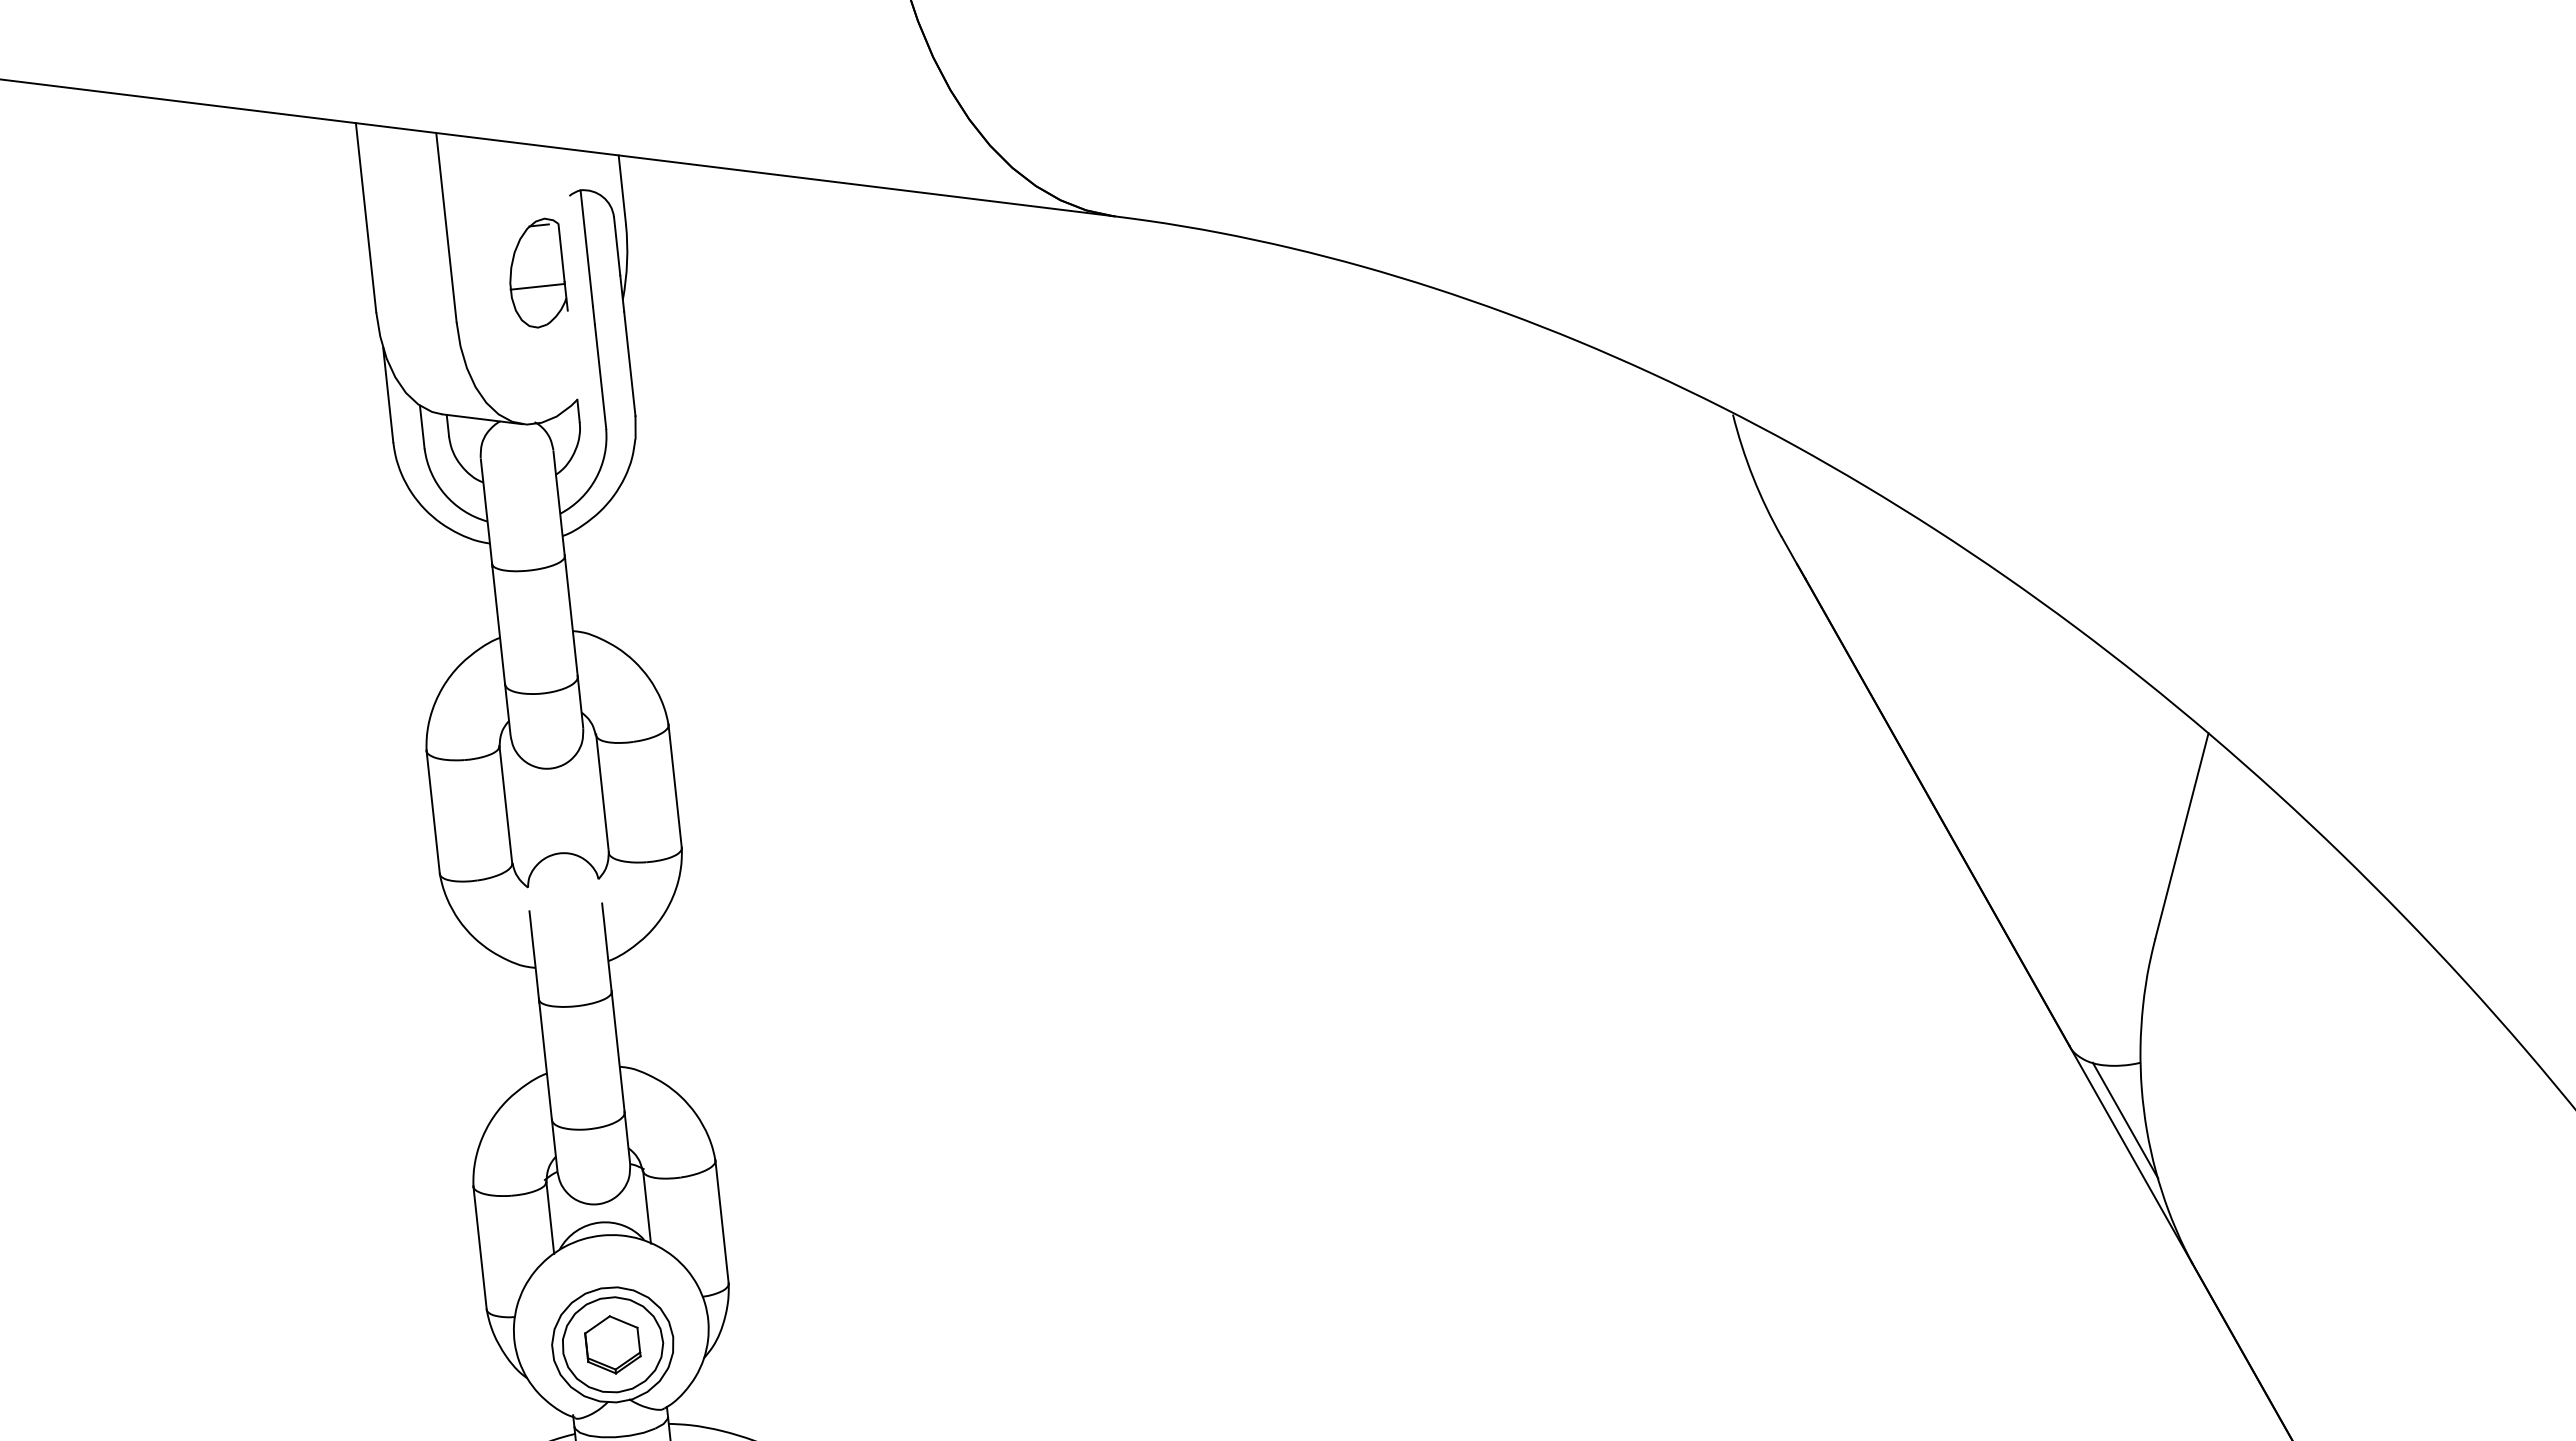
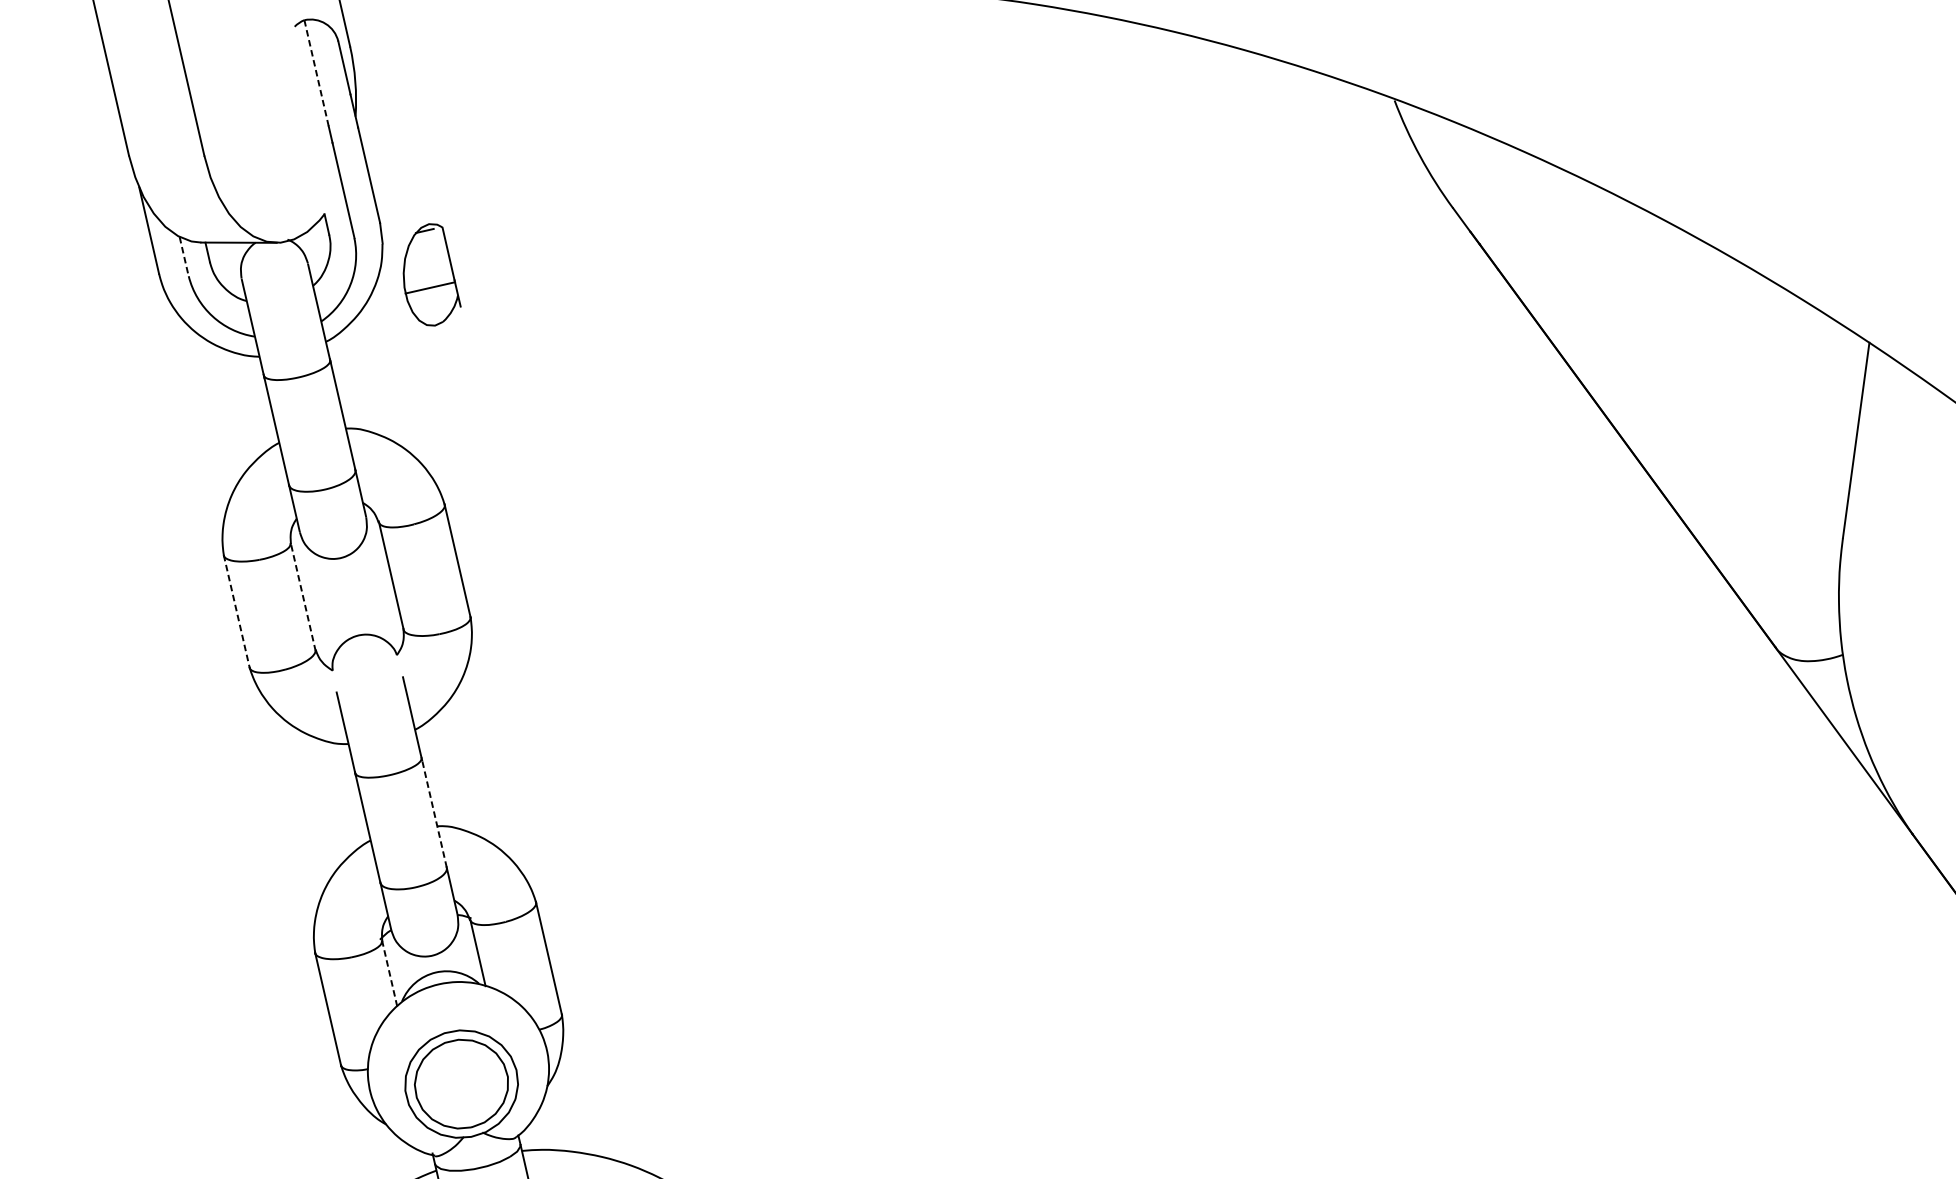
line: (586, 247) -> (316, 72), solid -> dashed
part: (538, 272) -> (429, 274), moved
line: (422, 427) -> (184, 256), solid -> dashed
line: (505, 805) -> (302, 597), solid -> dashed
line: (433, 812) -> (237, 611), solid -> dashed
line: (618, 1051) -> (434, 812), solid -> dashed
line: (2125, 1120) -> (1835, 709), removed
line: (550, 1217) -> (389, 973), solid -> dashed
part: (612, 1344) -> (461, 1083), removed

